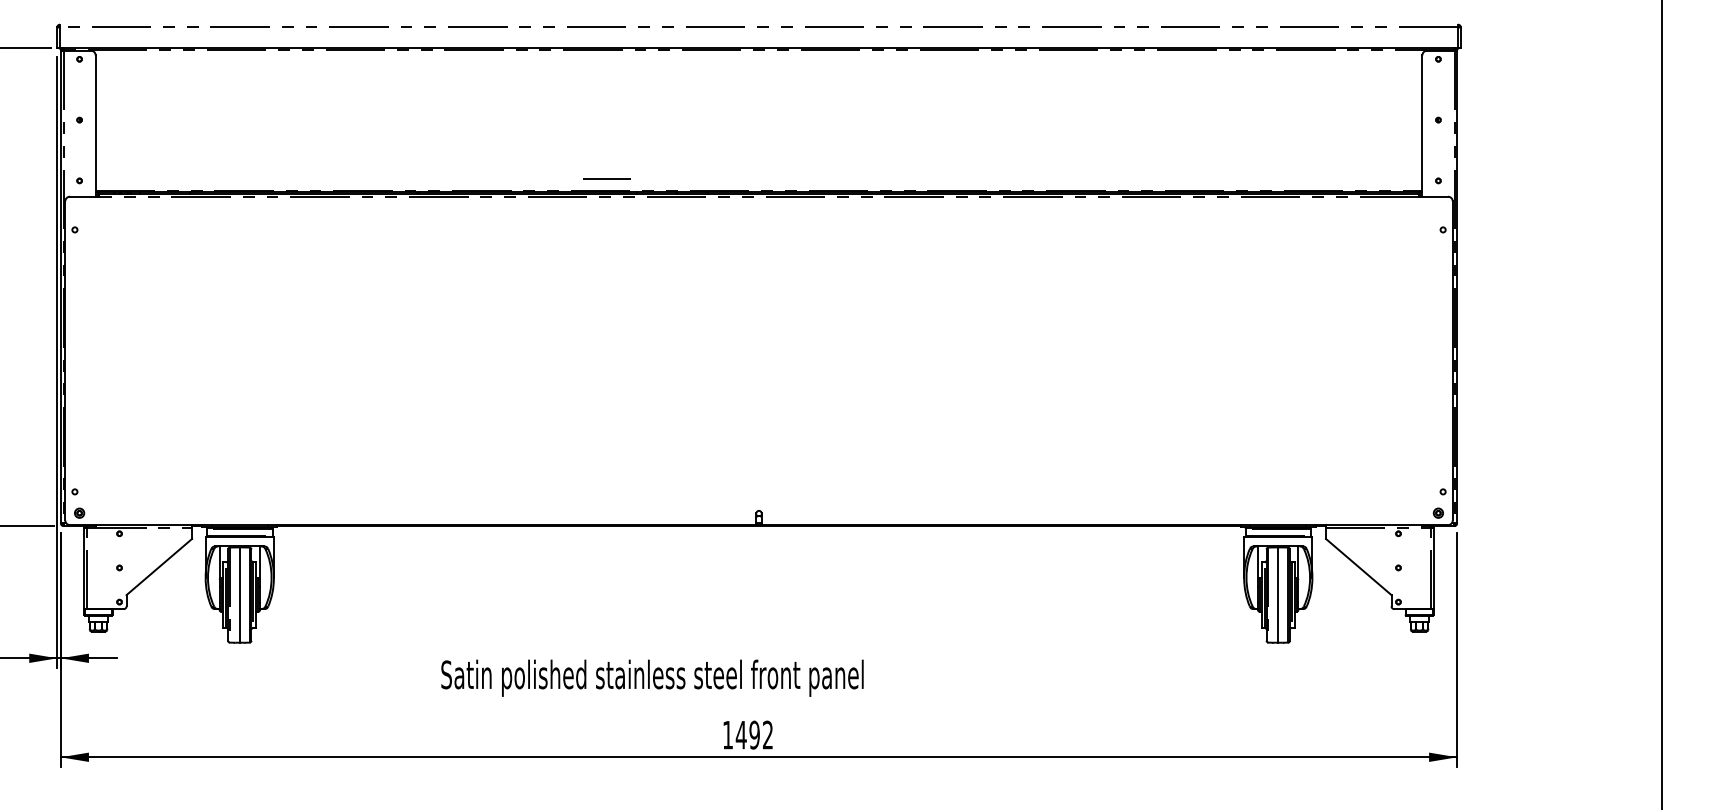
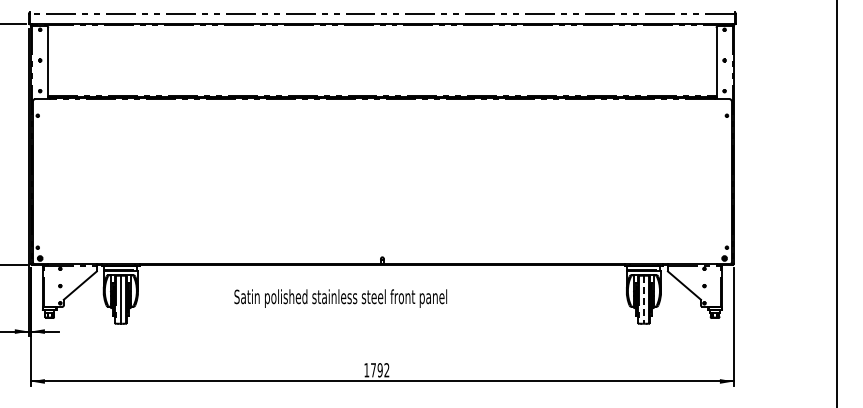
line: (606, 179) -> (305, 90), removed
line: (1277, 596) -> (643, 300), solid -> dashed
text: (652, 677) -> (340, 298), moved
text: (741, 735) -> (373, 370), 1492 -> 1792

